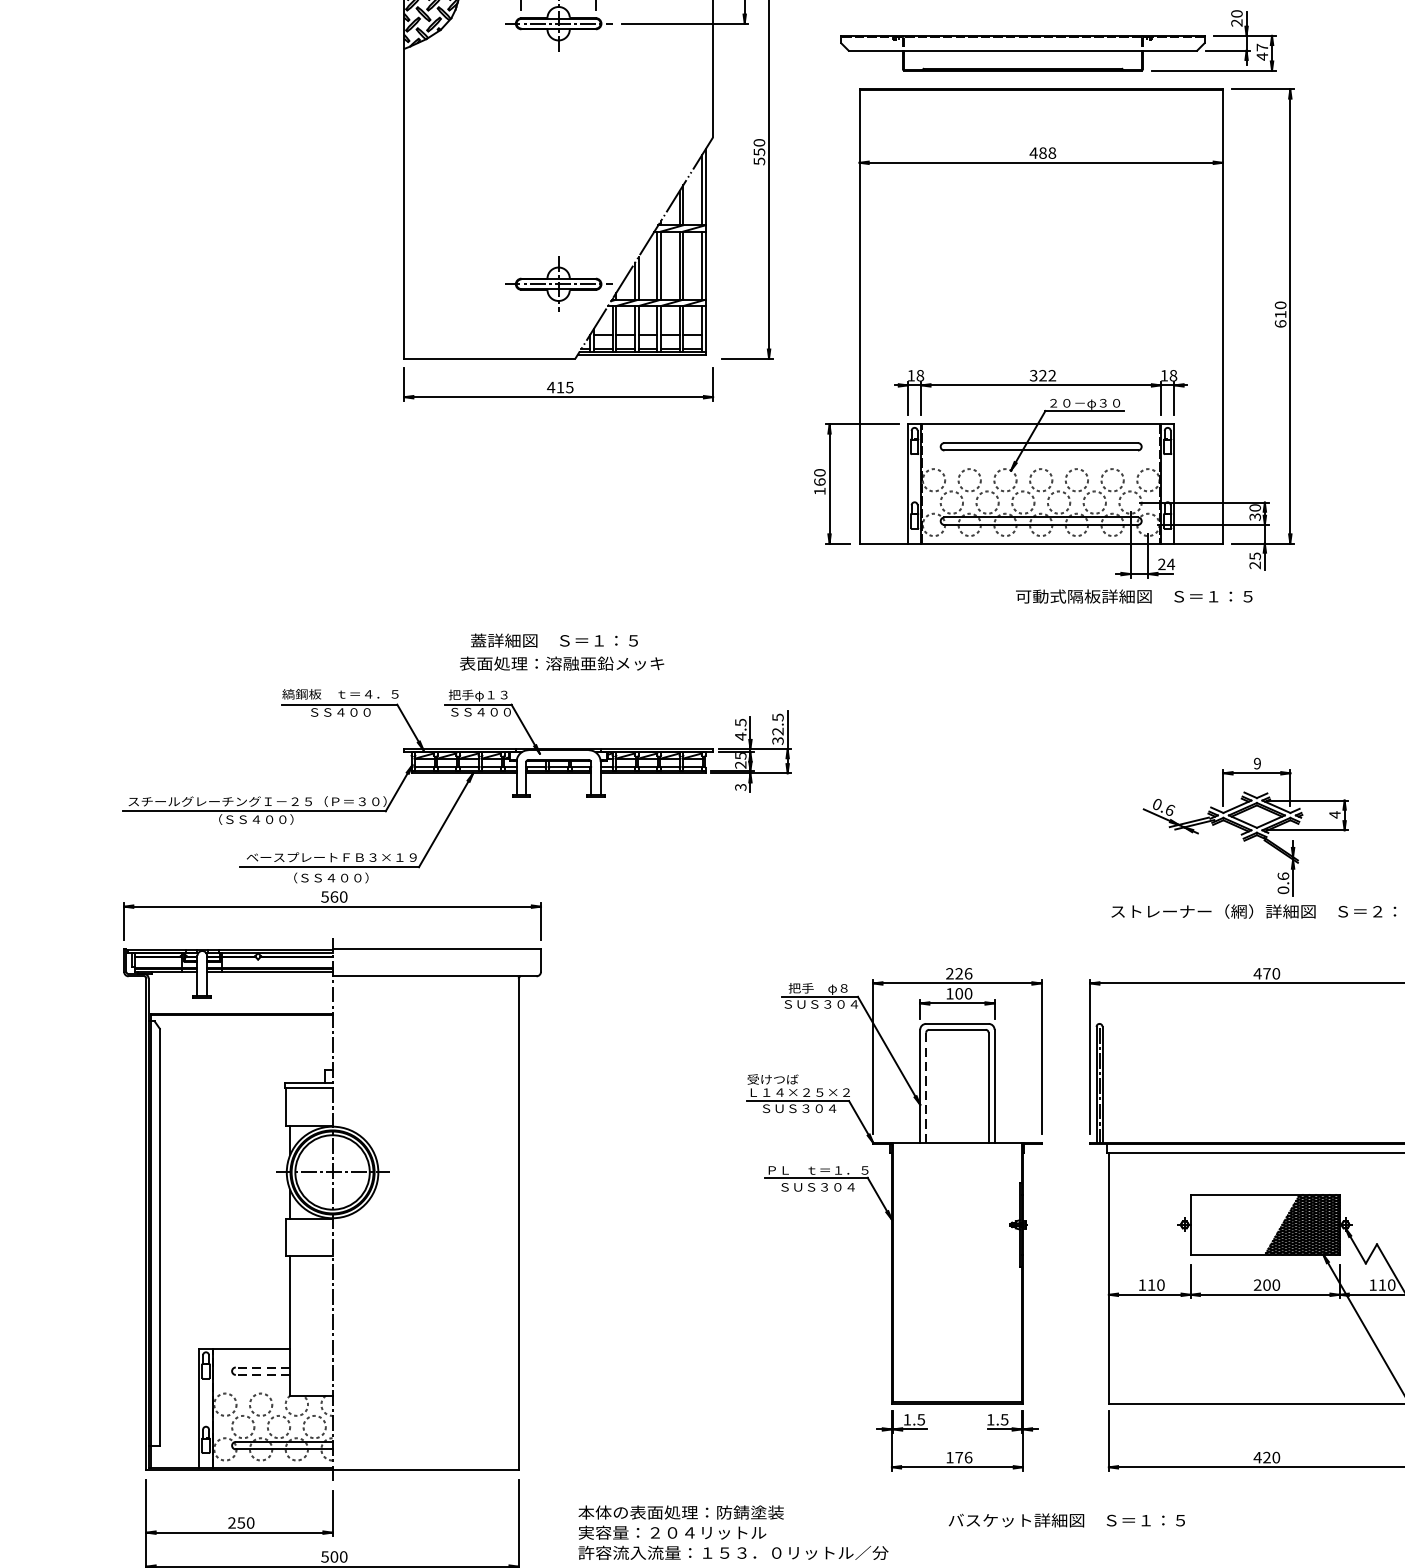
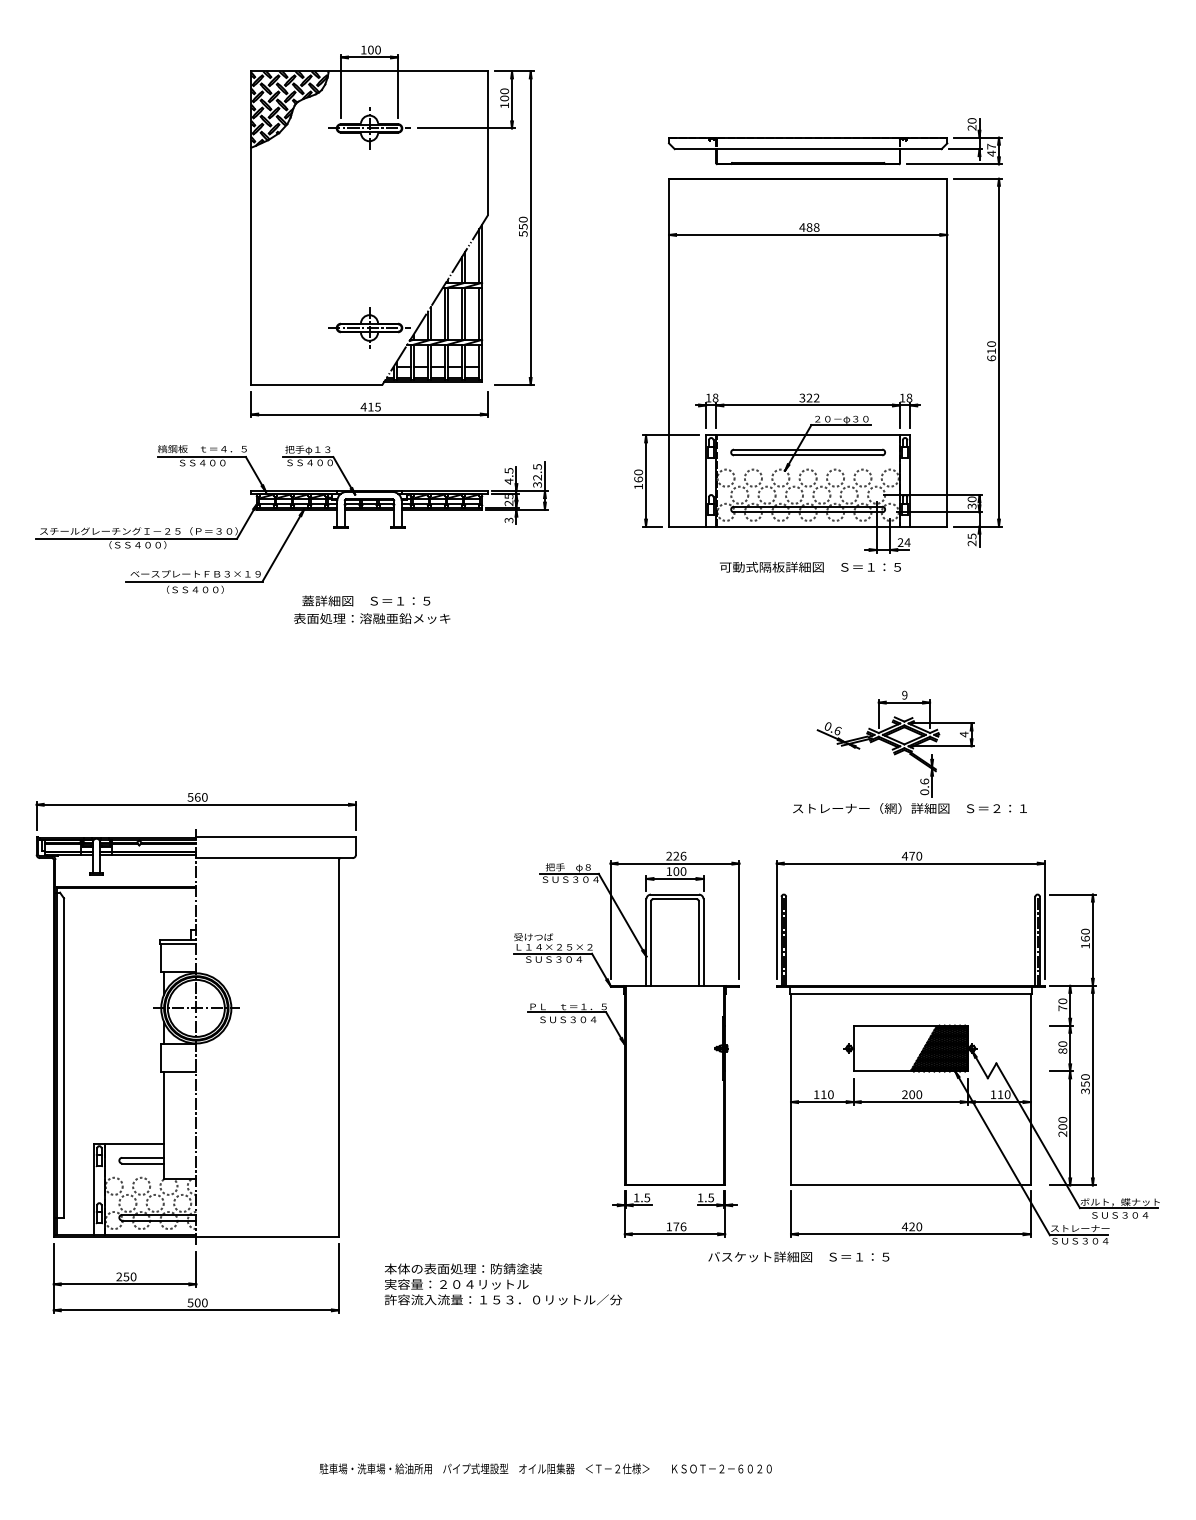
part: (1058, 40) -> (835, 141), moved
part: (1054, 333) -> (818, 365), moved
part: (456, 786) -> (291, 519), moved
line: (926, 1087) -> (651, 943), dashed -> solid
line: (263, 1367) -> (143, 1157), dashed -> solid
line: (263, 1374) -> (143, 1163), dashed -> solid
text: (1066, 1519) -> (798, 1256), moved

